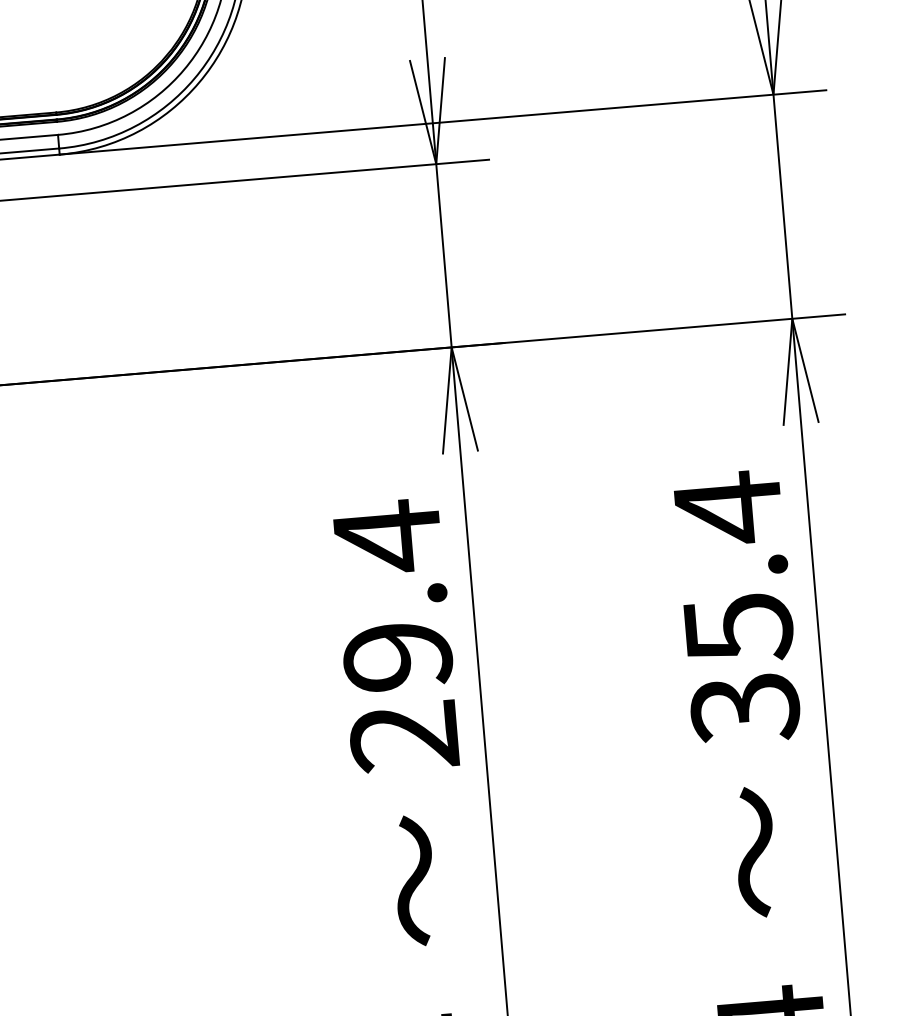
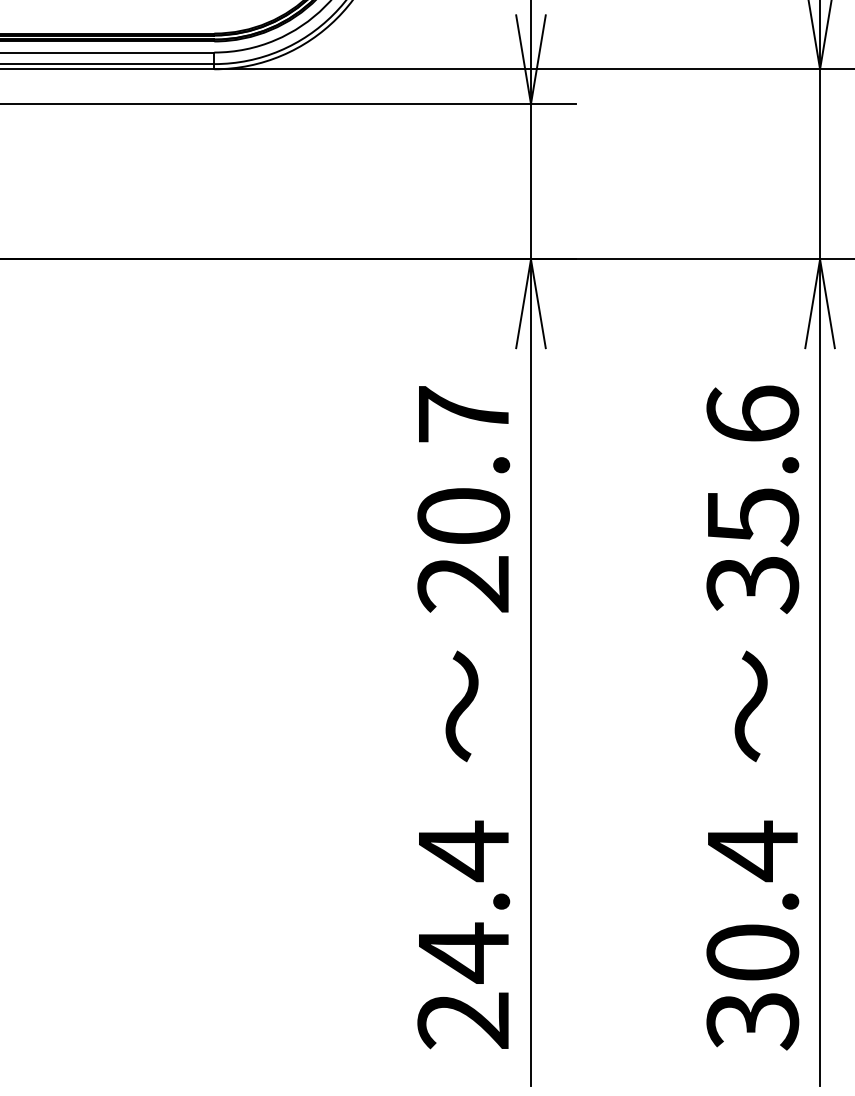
text: (728, 508) -> (752, 414), 35.4 -> 35.6
text: (392, 595) -> (463, 464), 29.4 -> 20.7

